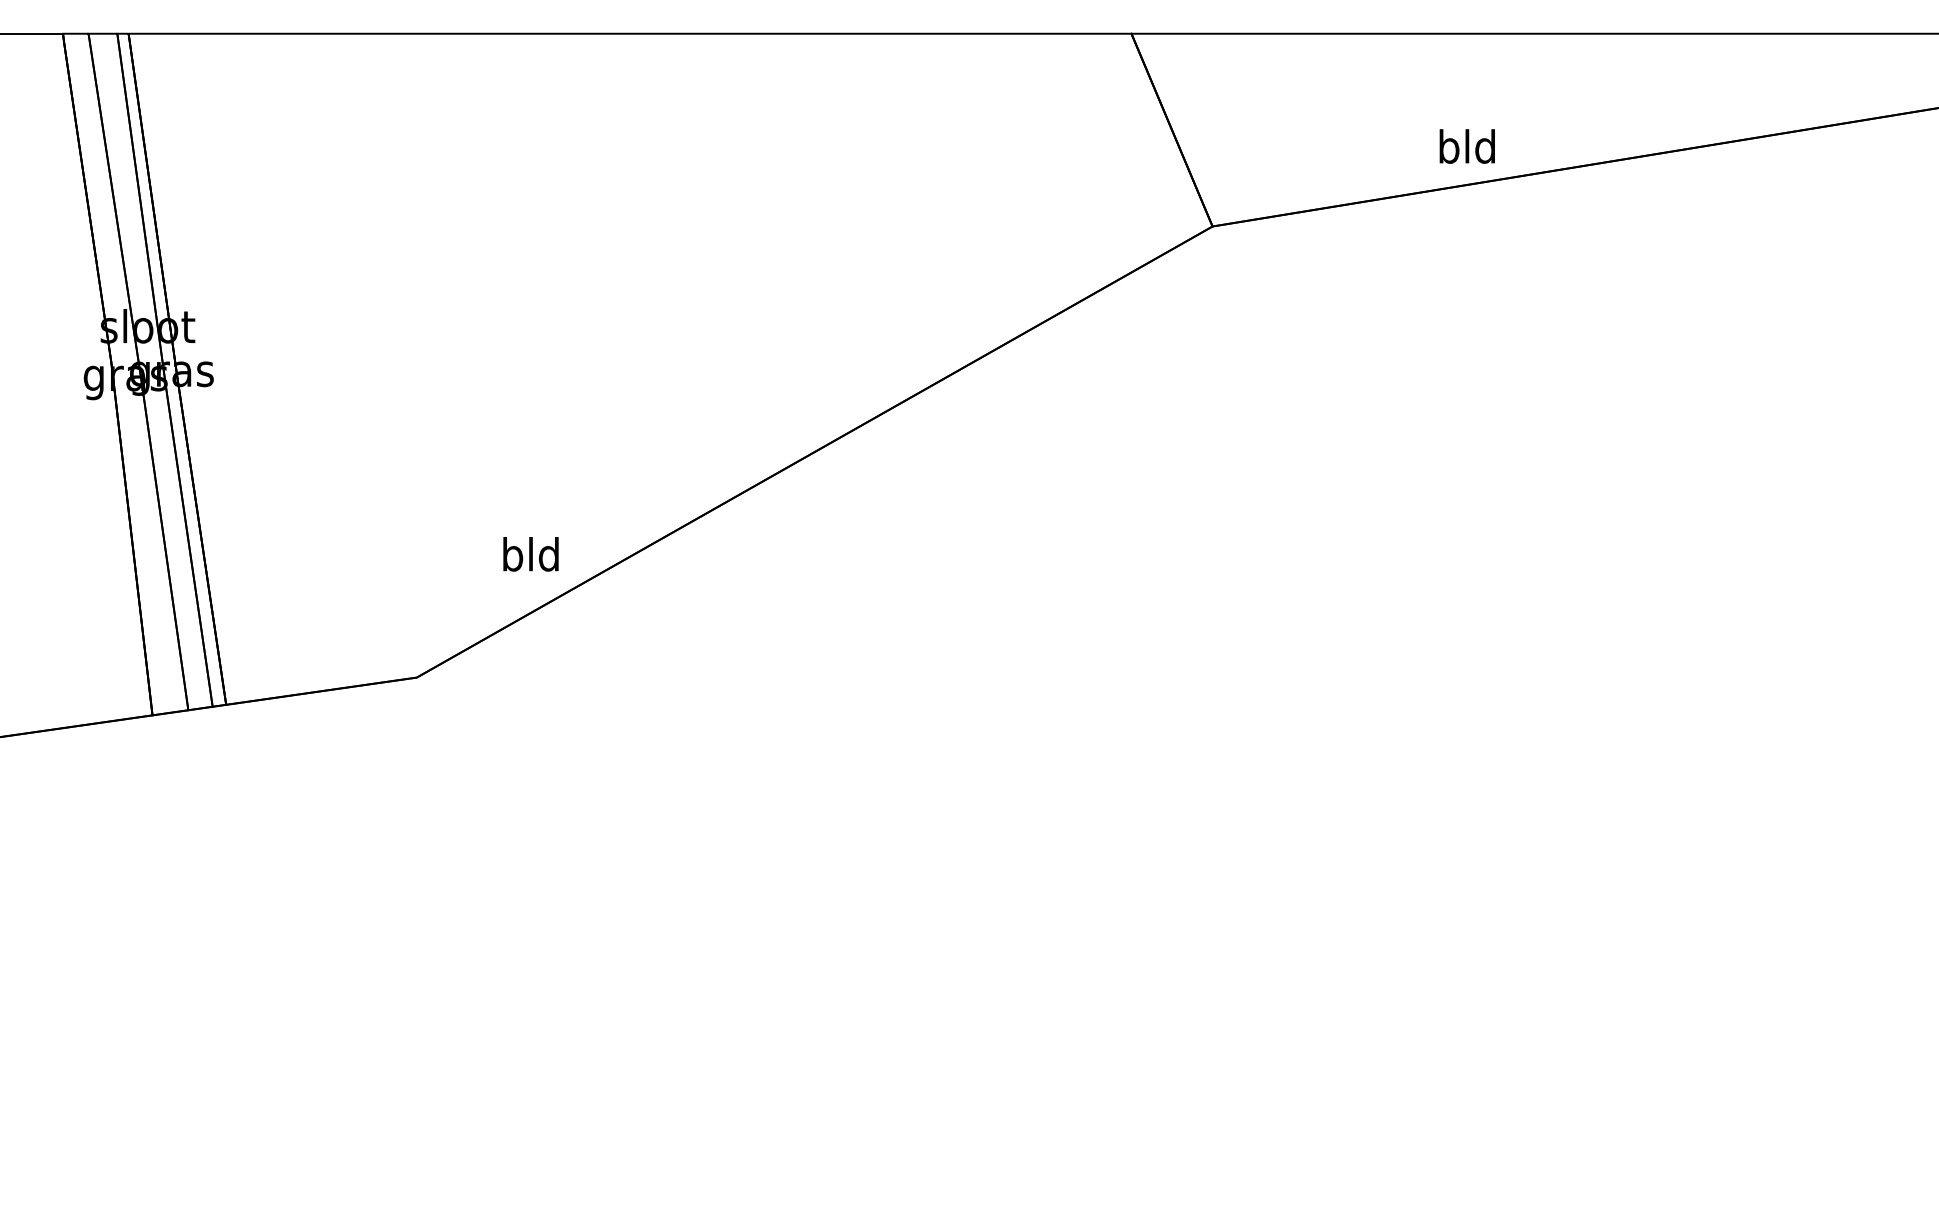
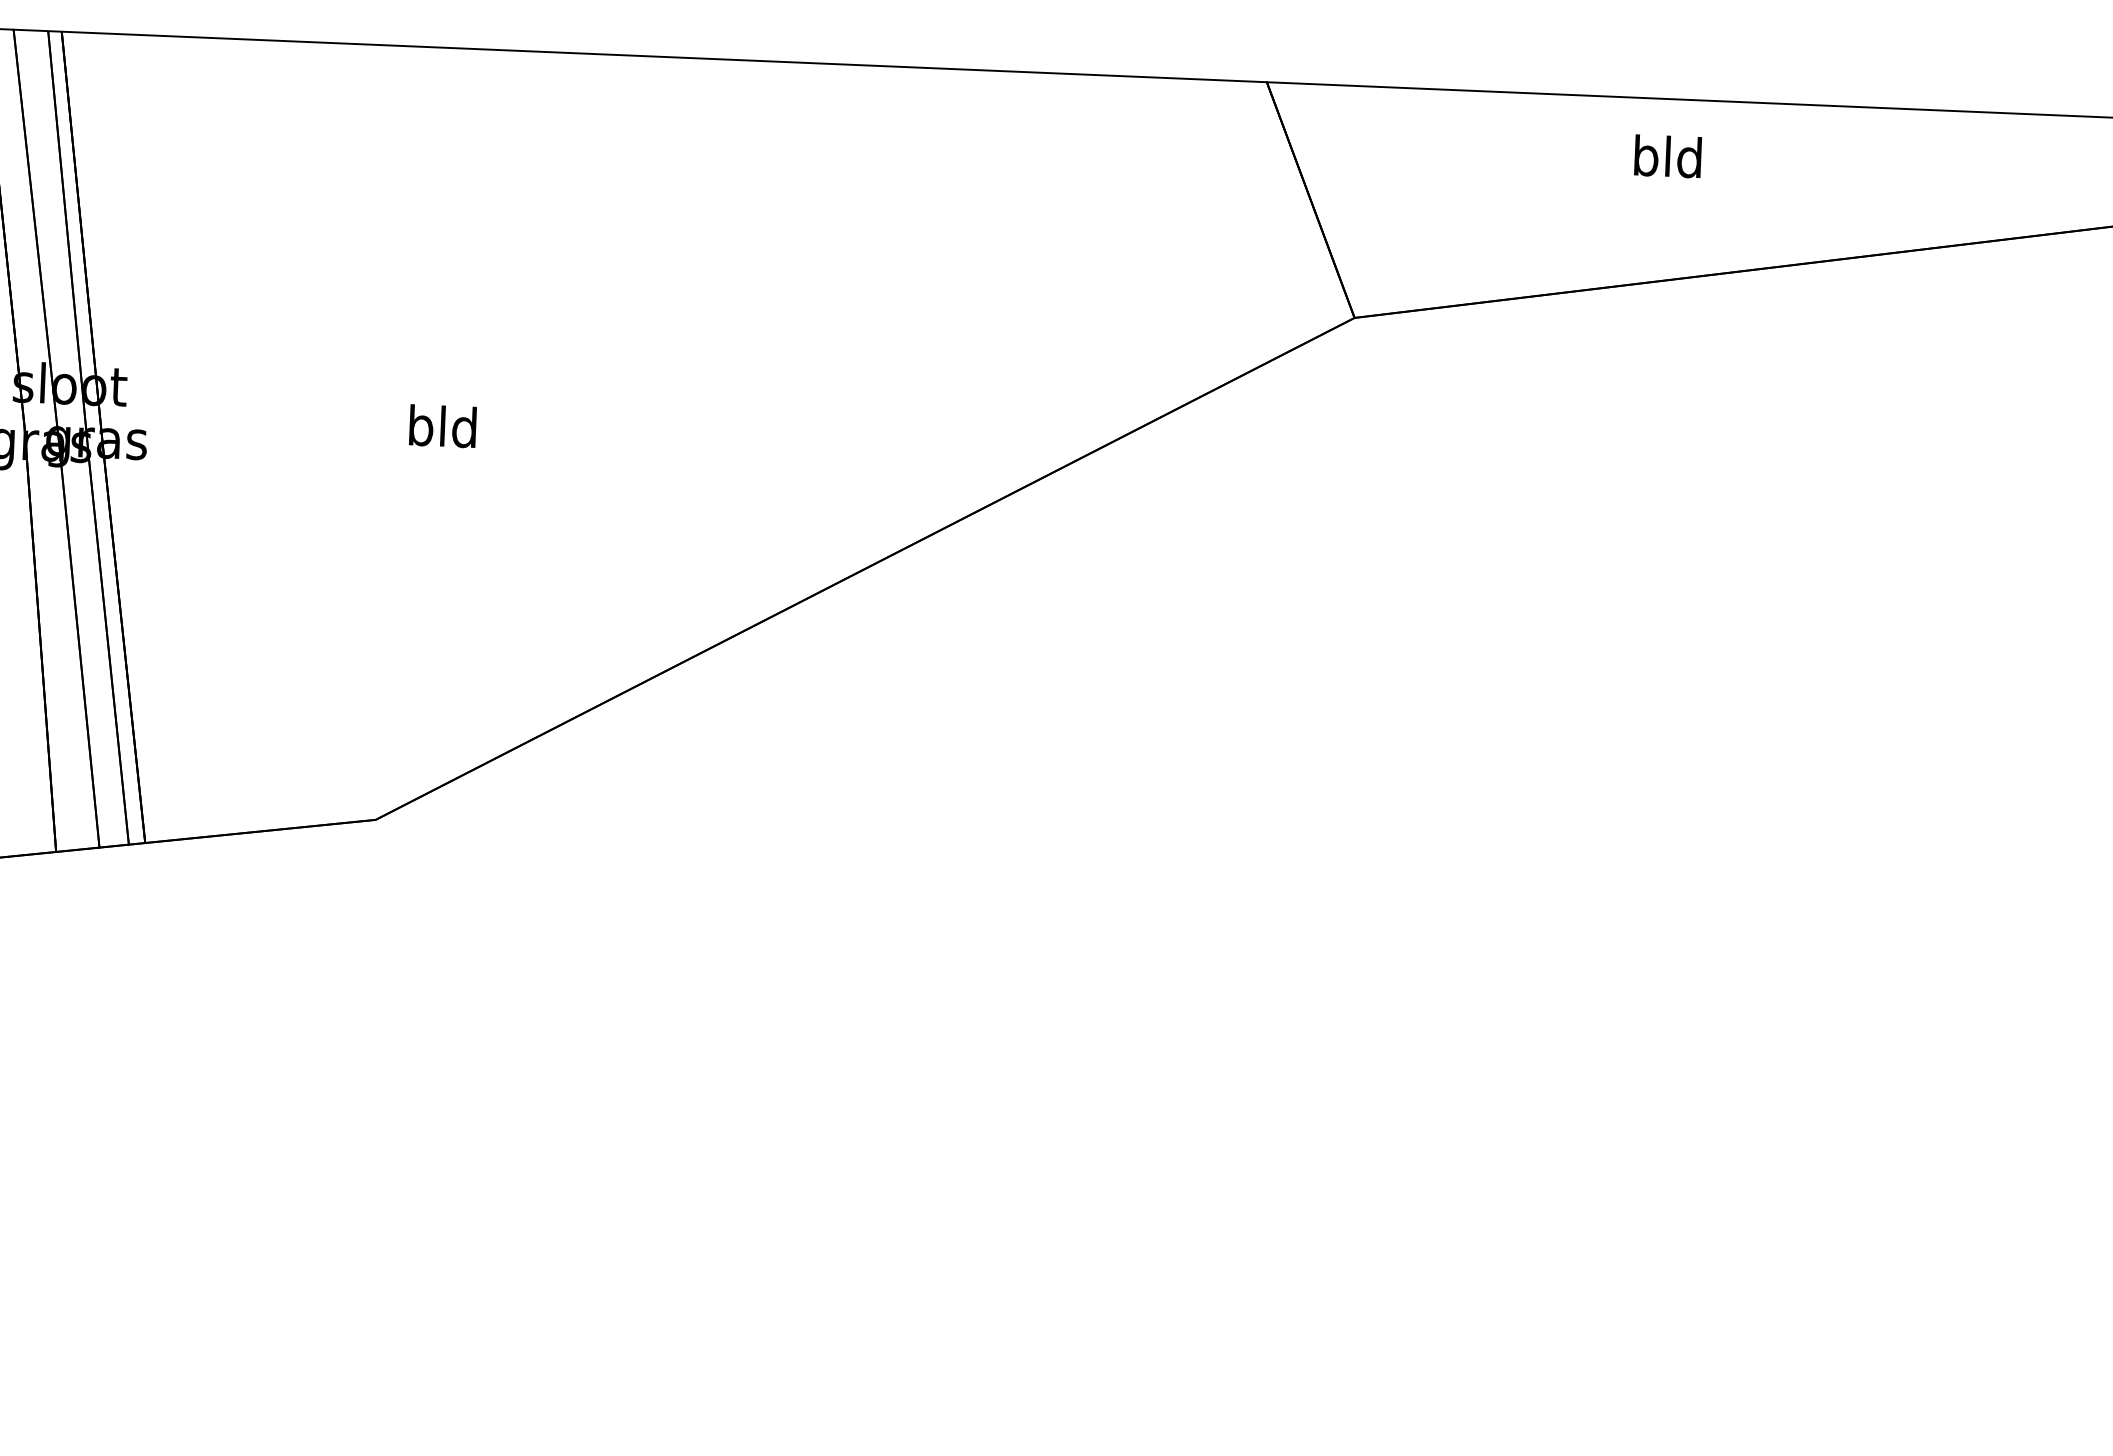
text: (1466, 146) -> (1667, 156), moved
text: (530, 554) -> (442, 426), moved

